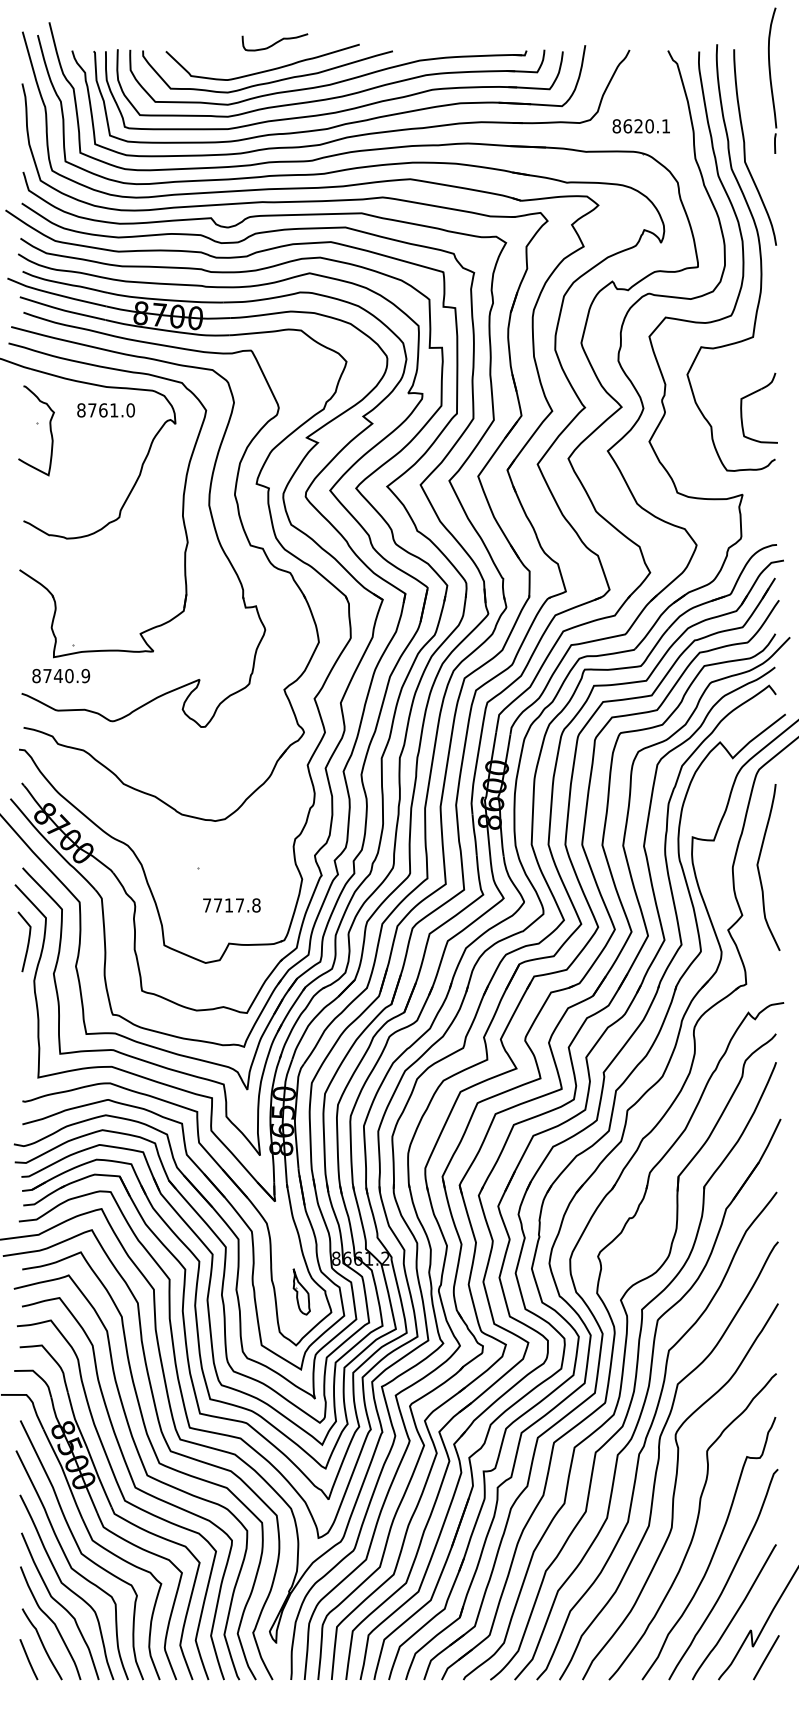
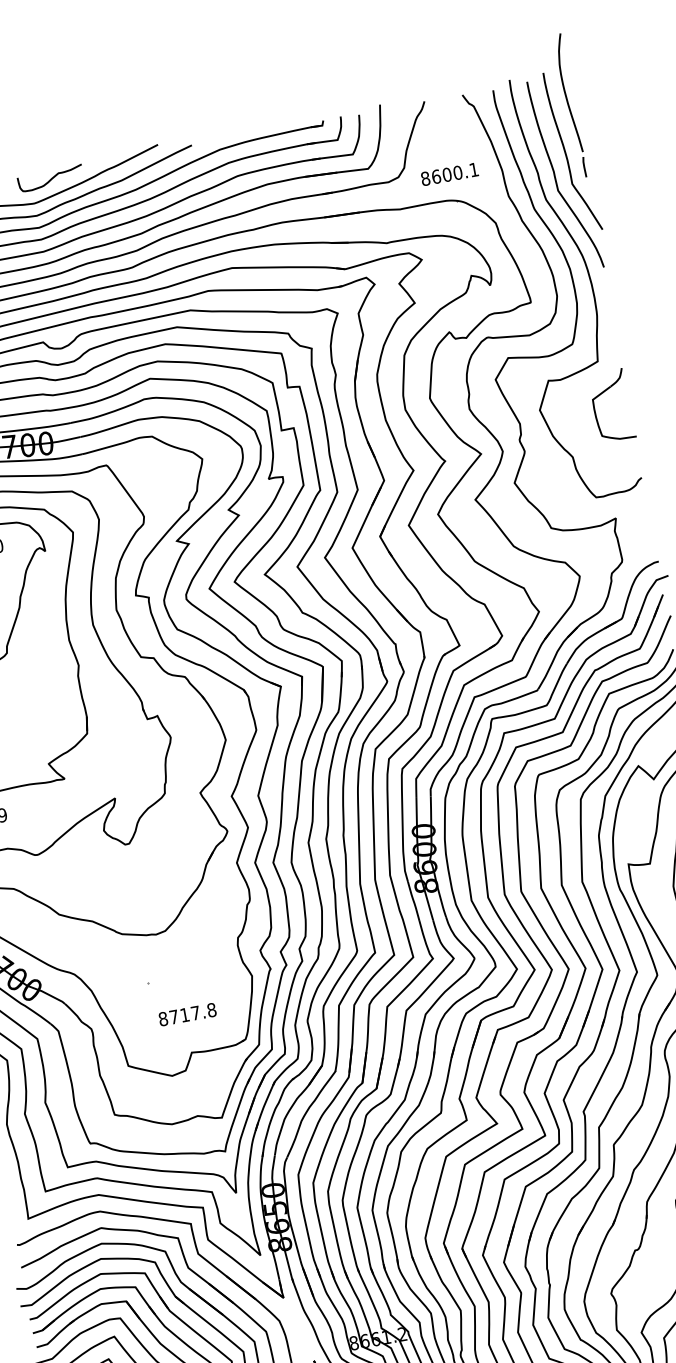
curve: (274, 42) -> (50, 178), moved
text: (638, 126) -> (446, 175), 8620.1 -> 8600.1
curve: (760, 128) -> (567, 154), added
part: (752, 394) -> (602, 393), moved
text: (207, 905) -> (163, 1019), 7717.8 -> 8717.8

